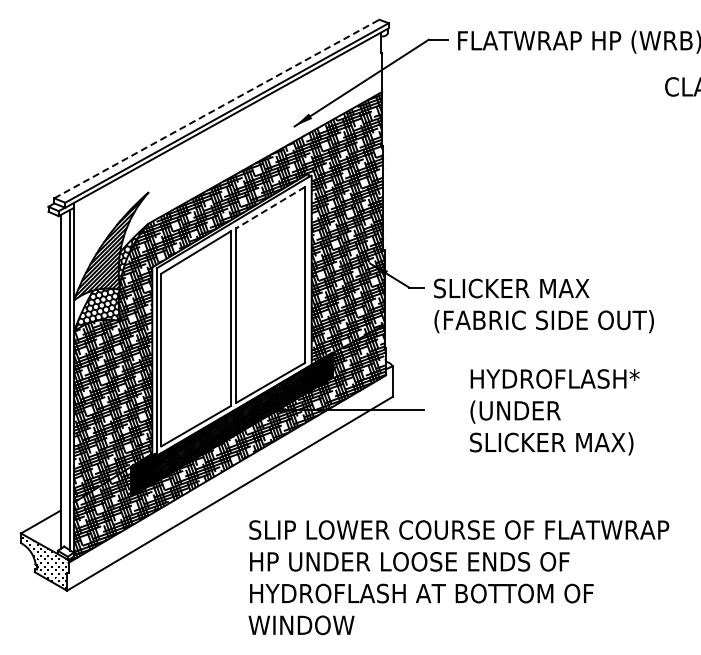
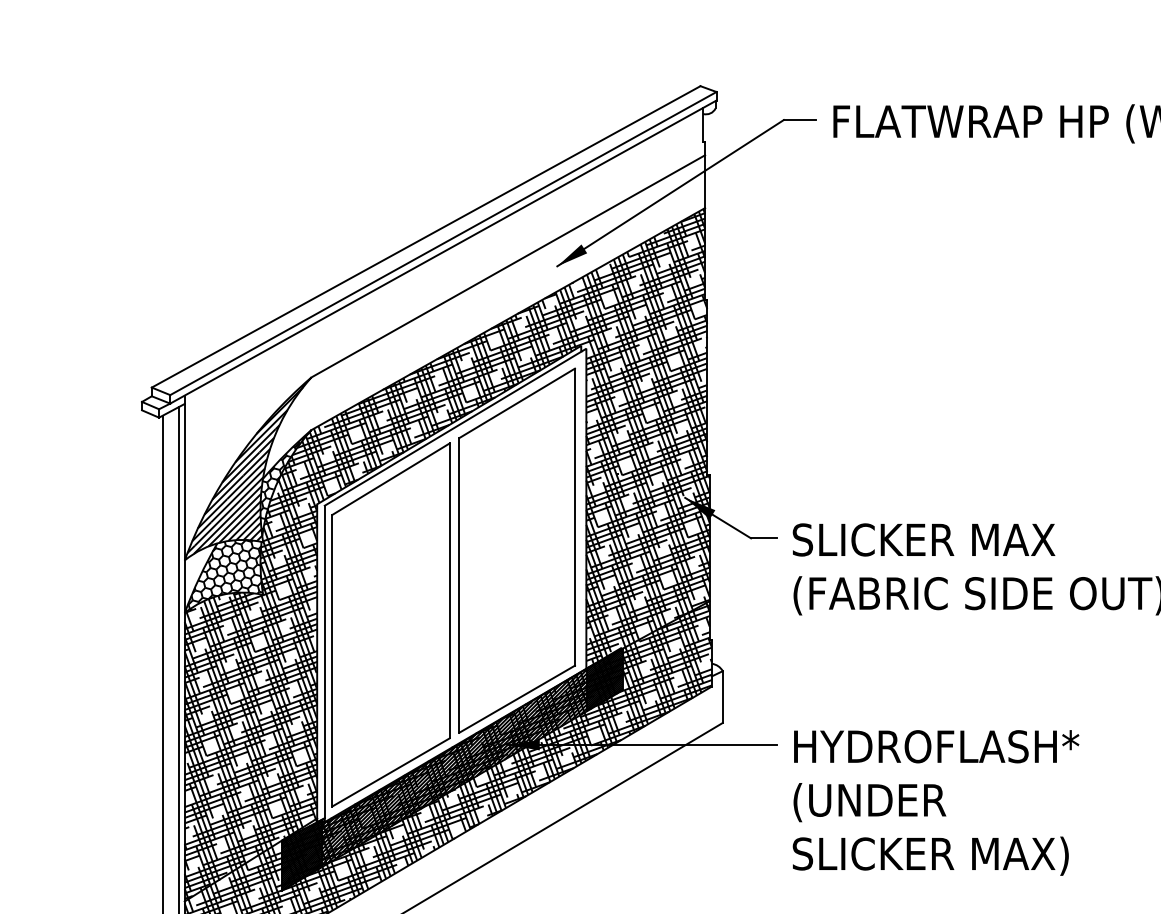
line: (217, 108) -> (427, 235), dashed -> solid
line: (265, 126) -> (508, 266), added
line: (270, 207) -> (516, 403), dashed -> solid
text: (554, 412) -> (935, 803), moved

